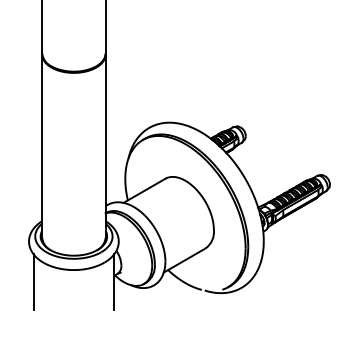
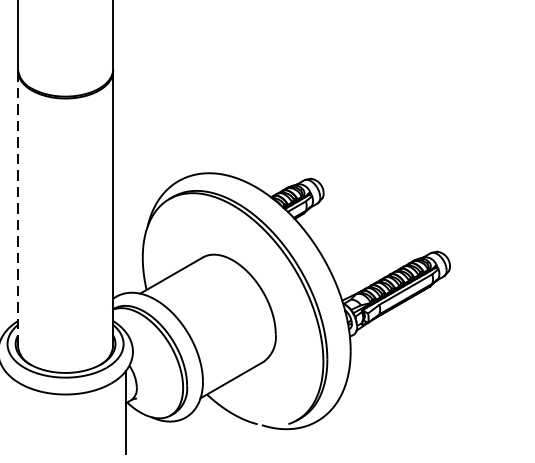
line: (42, 146) -> (18, 208), solid -> dashed
line: (33, 281) -> (4, 411), removed

